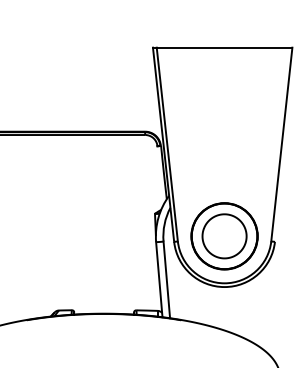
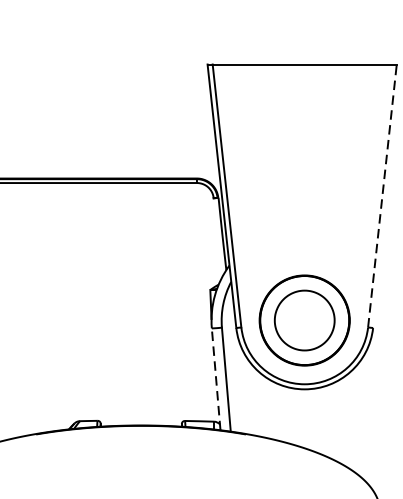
line: (281, 144) -> (381, 195), solid -> dashed
line: (159, 279) -> (216, 379), solid -> dashed

